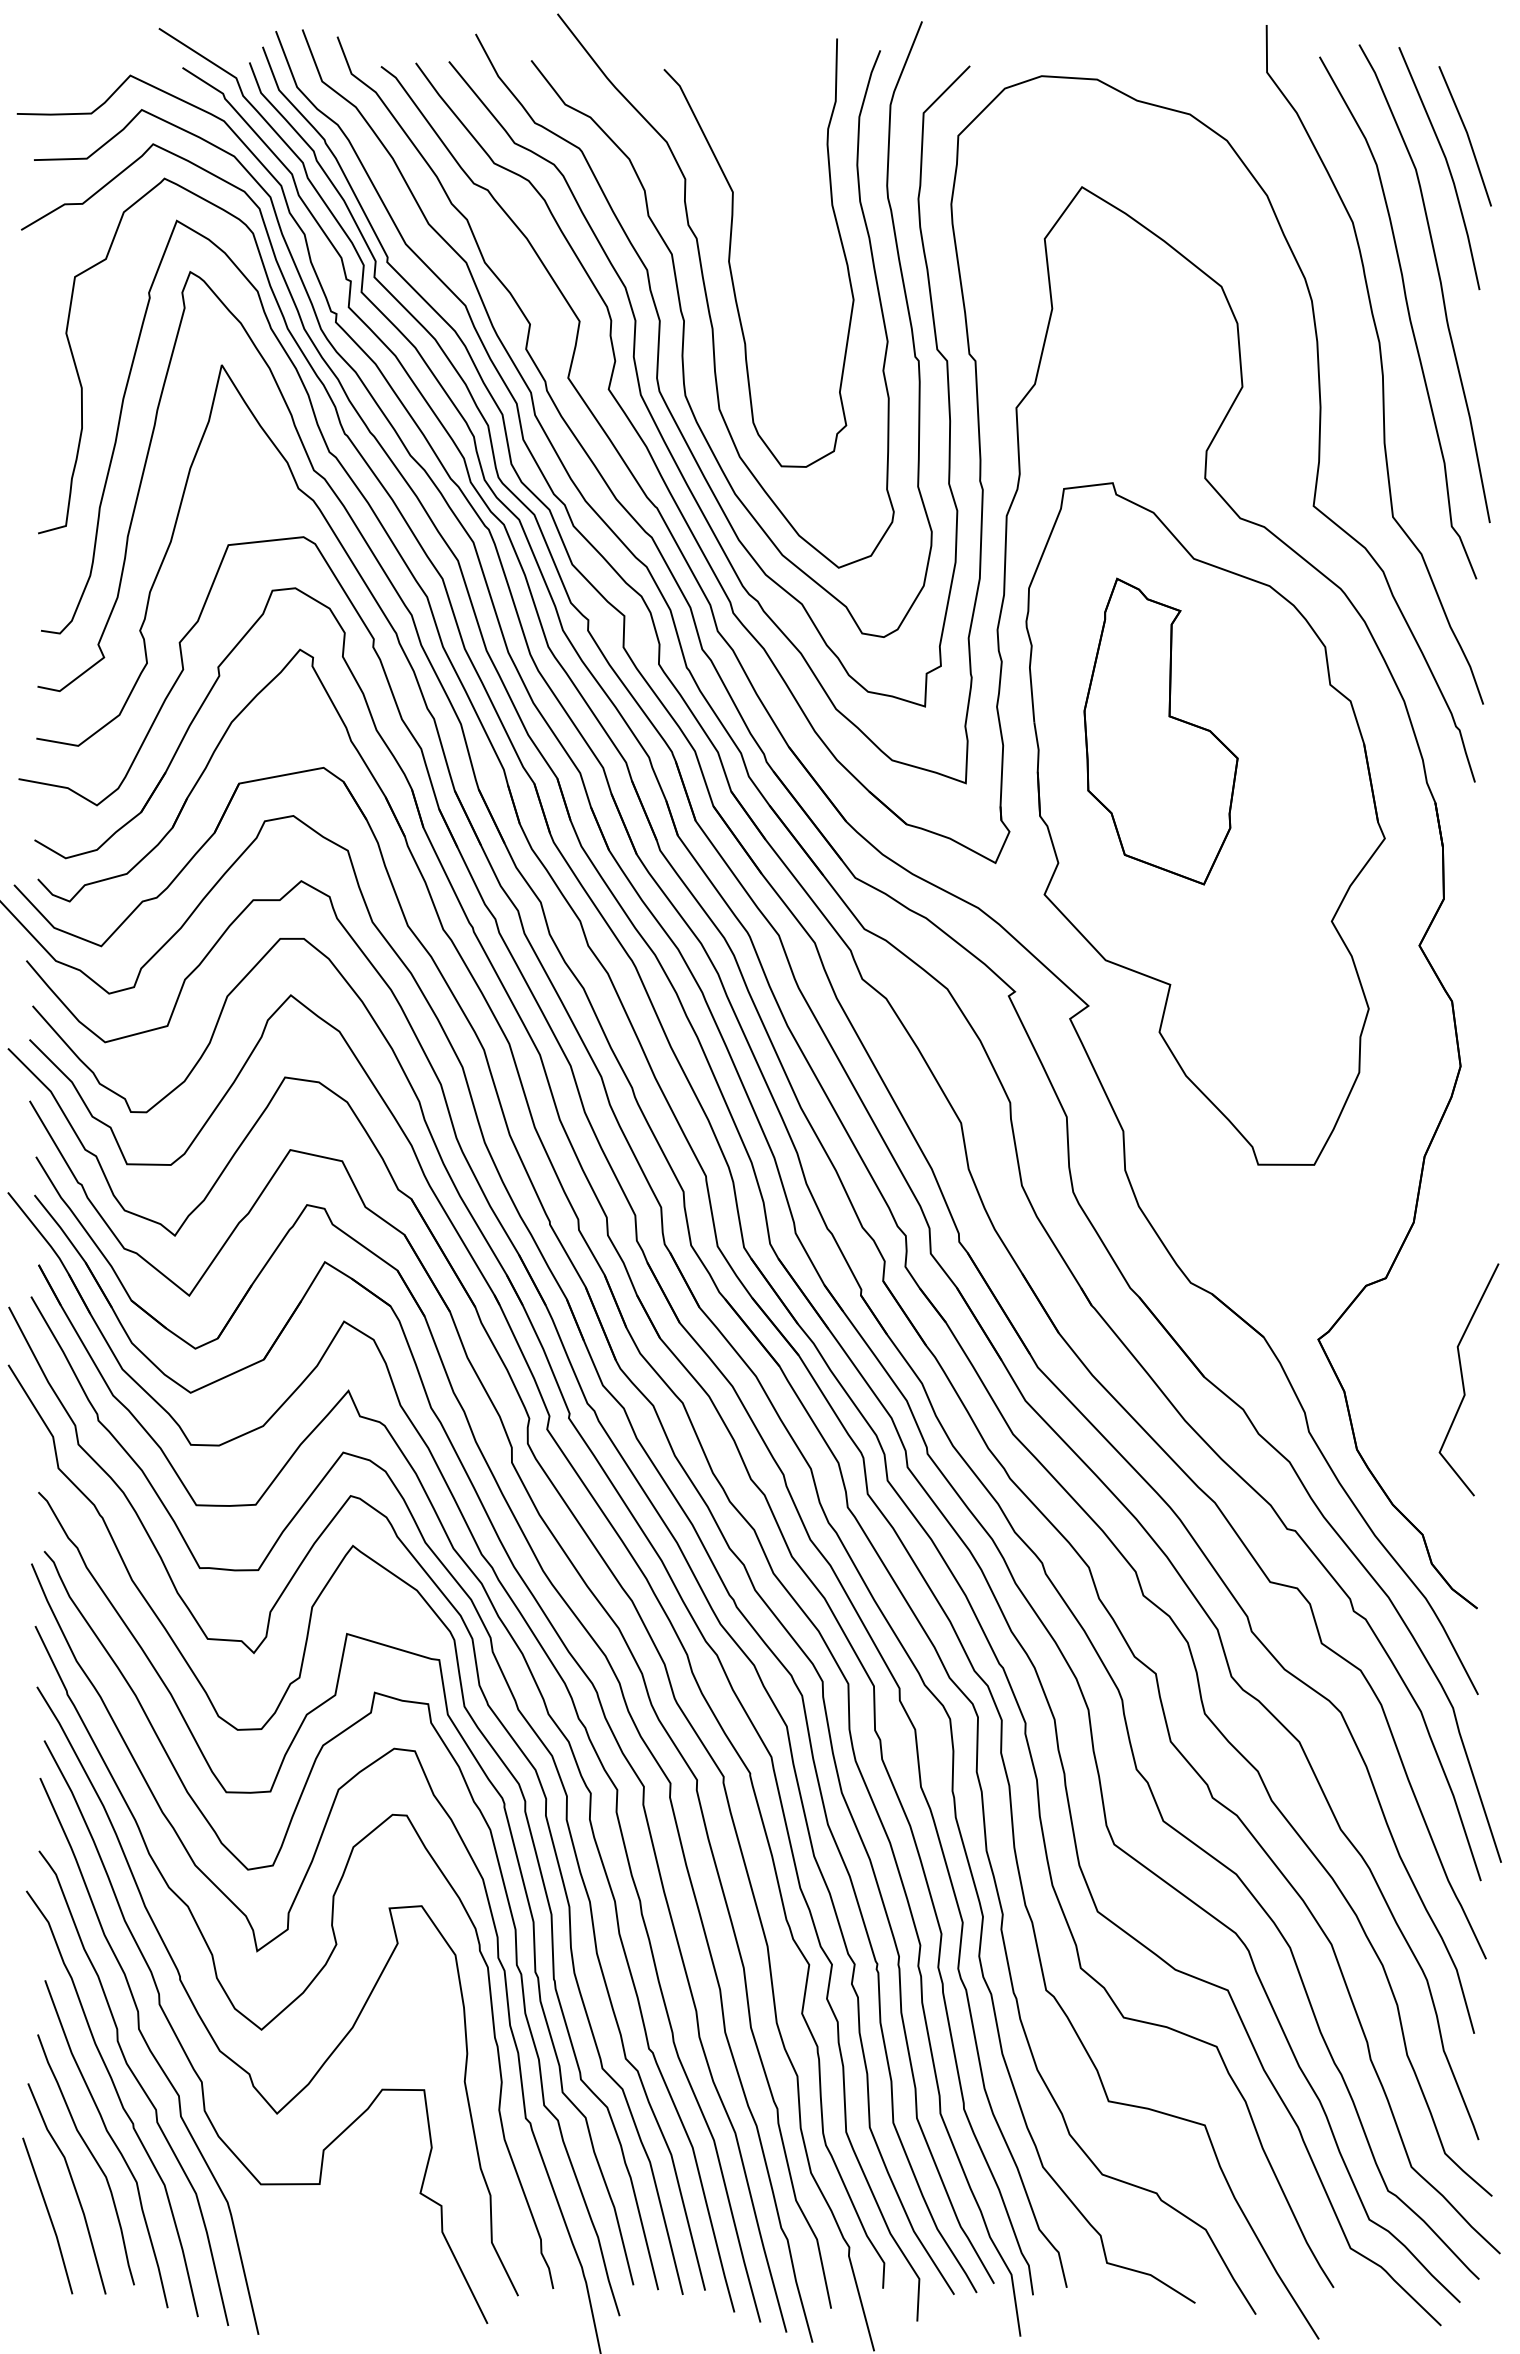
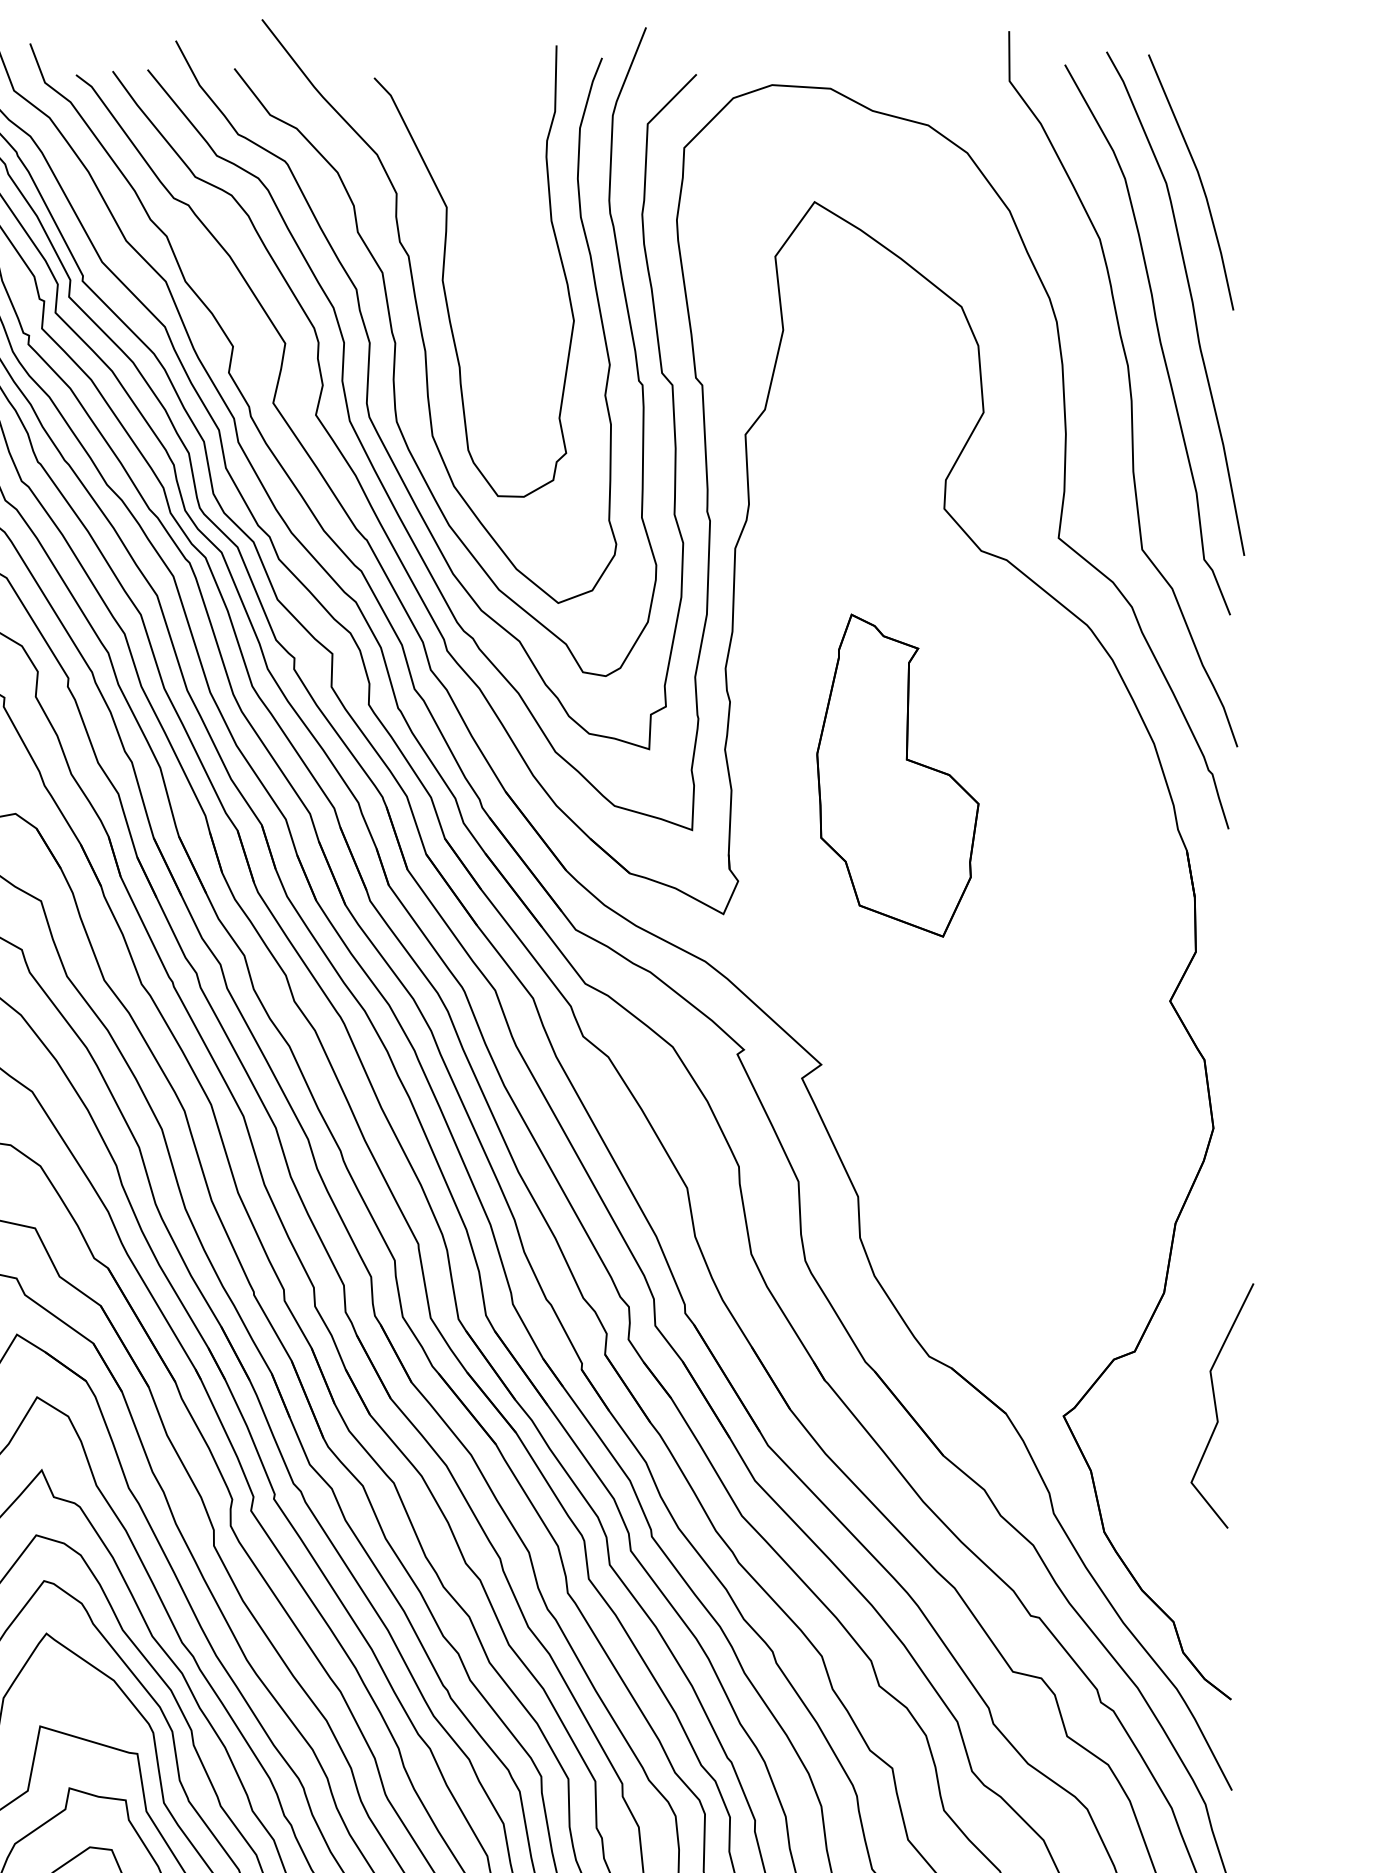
line: (1466, 134) -> (1219, 146), removed
part: (1205, 823) -> (944, 872), removed
curve: (1463, 1379) -> (1216, 1405), moved

